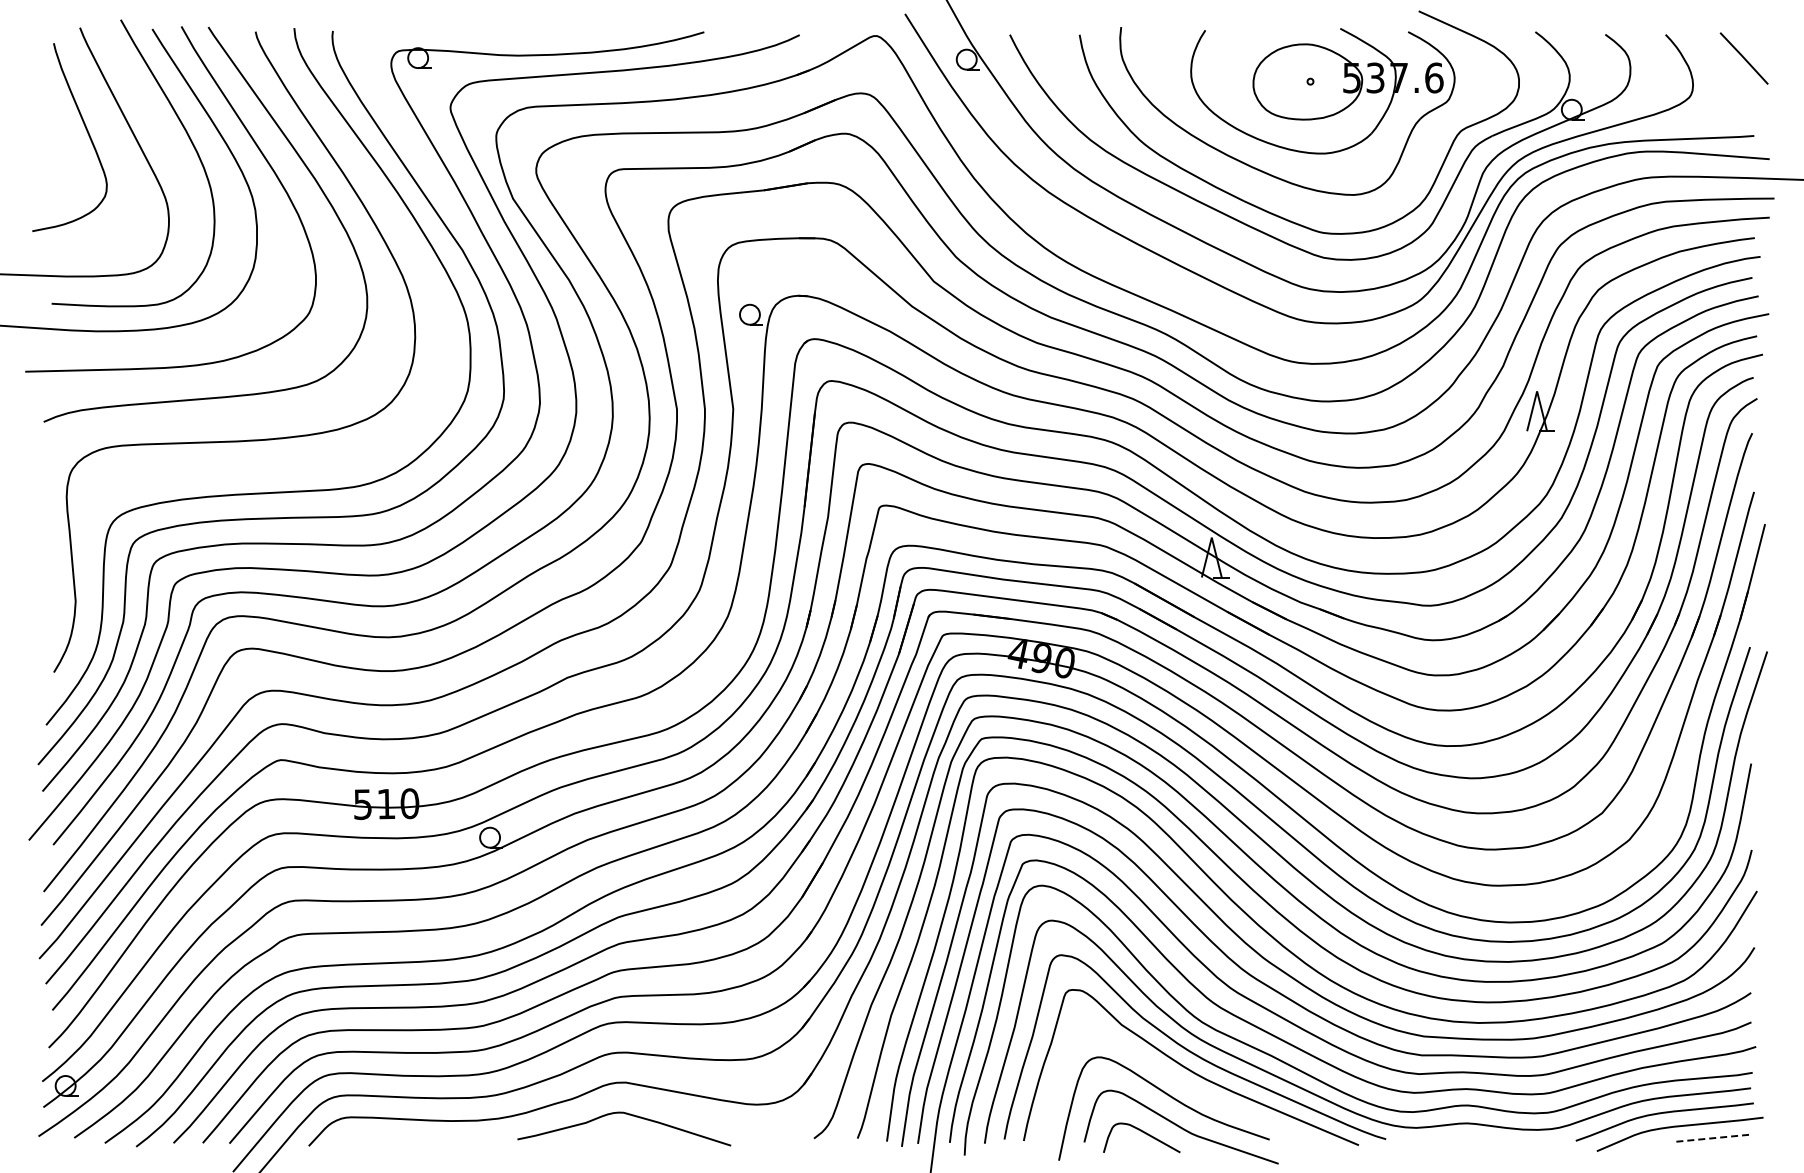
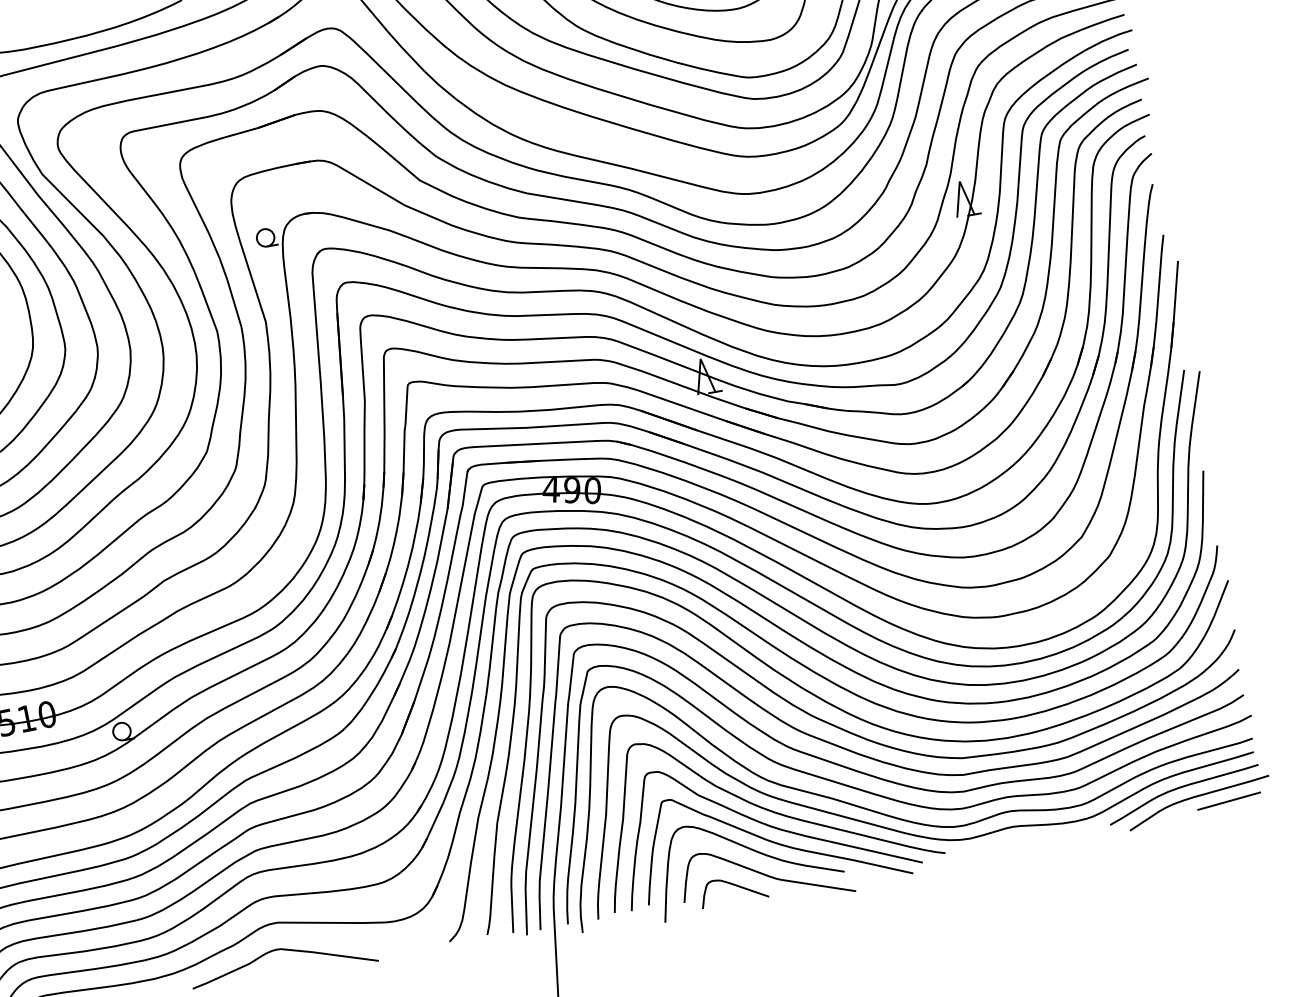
curve: (1194, 1090) -> (771, 840), added
line: (1713, 1138) -> (1229, 801), dashed -> solid

